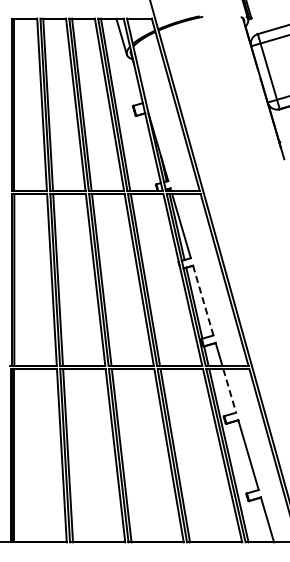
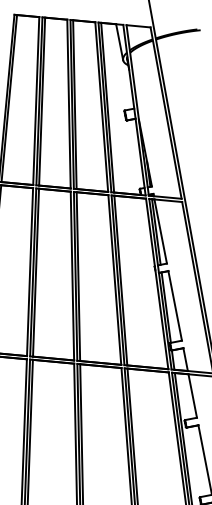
line: (203, 300) -> (175, 305), dashed -> solid
line: (229, 390) -> (192, 395), dashed -> solid

